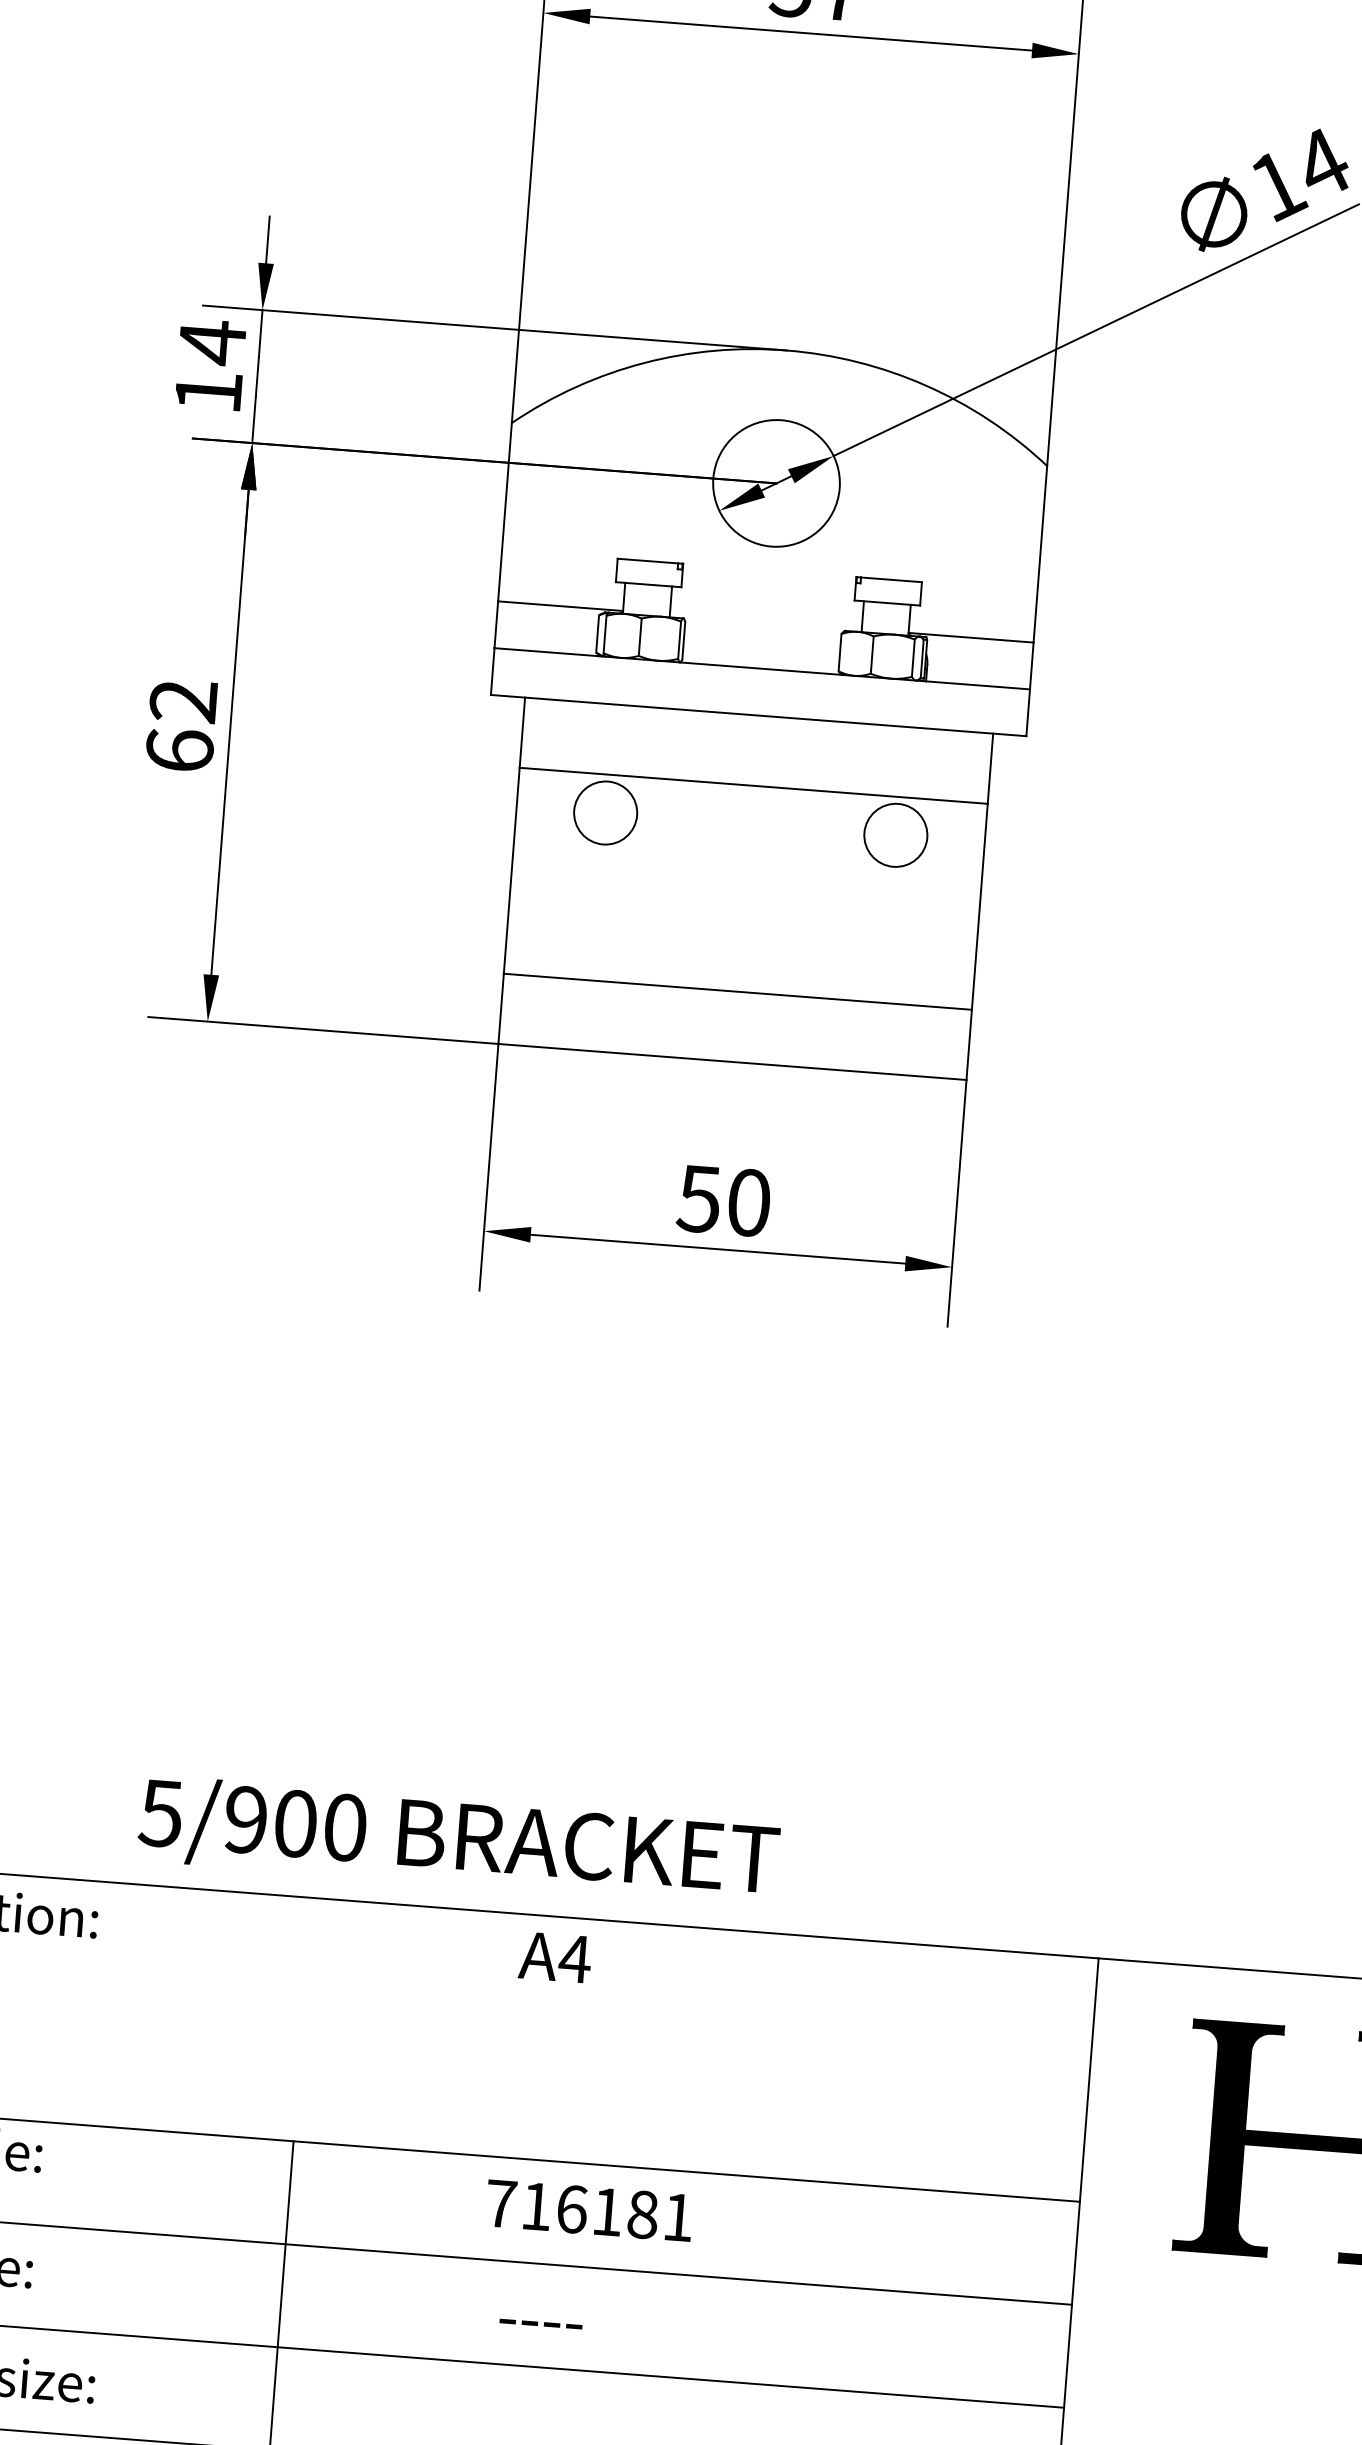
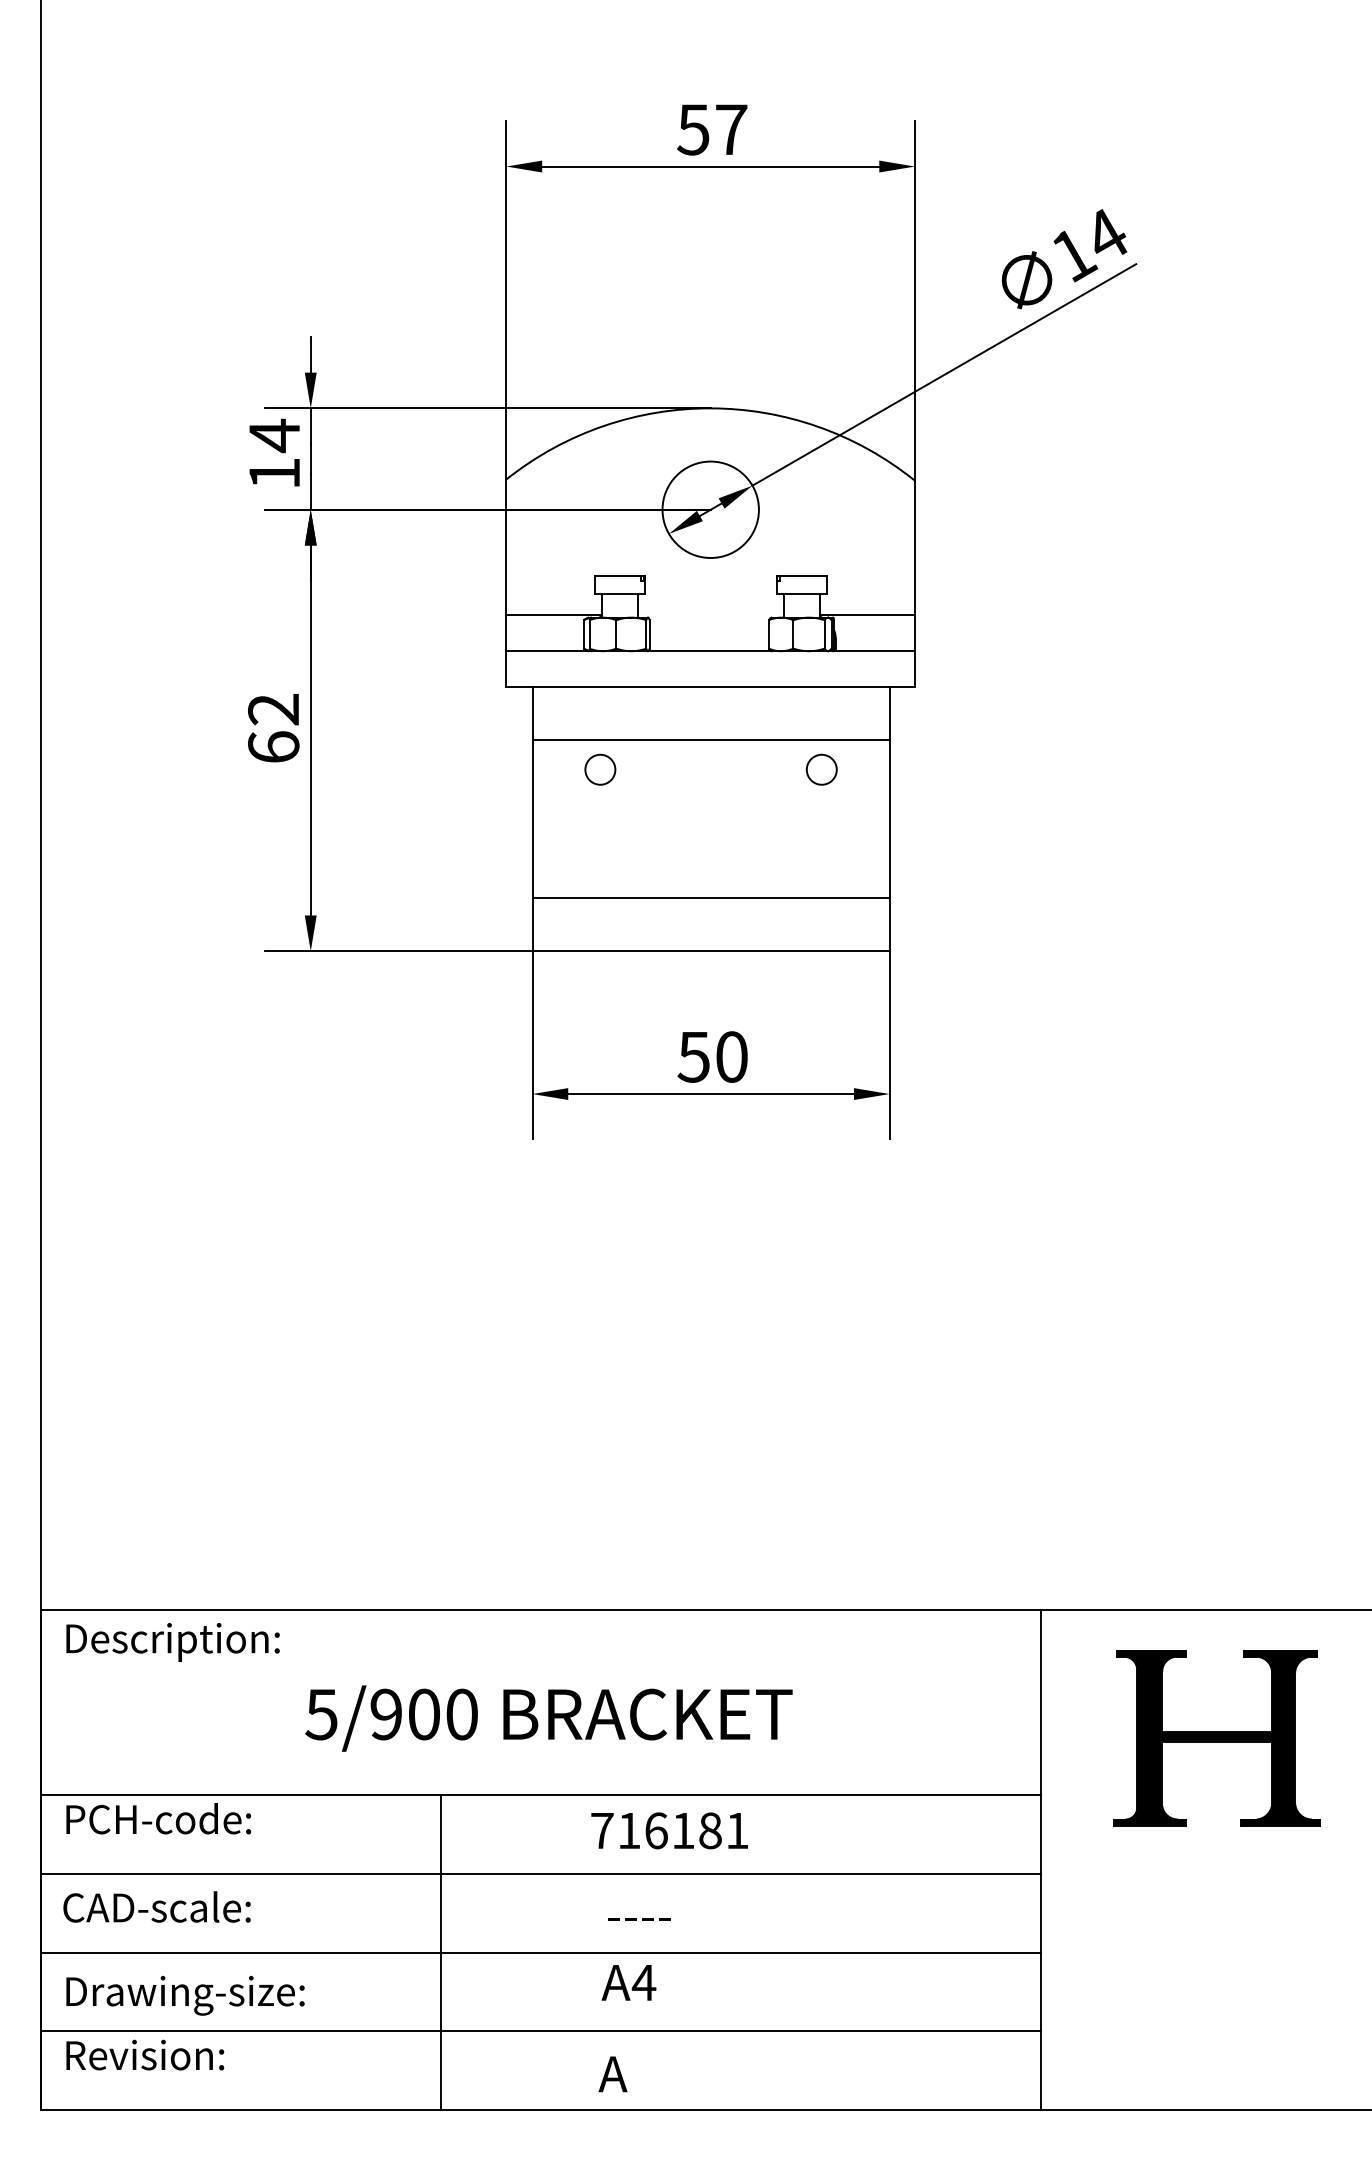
circle: (605, 812) -> (600, 769), size x0.62
circle: (895, 834) -> (821, 769), size x0.62
text: (458, 1841) -> (548, 1718), moved
text: (554, 1957) -> (628, 1982), moved

